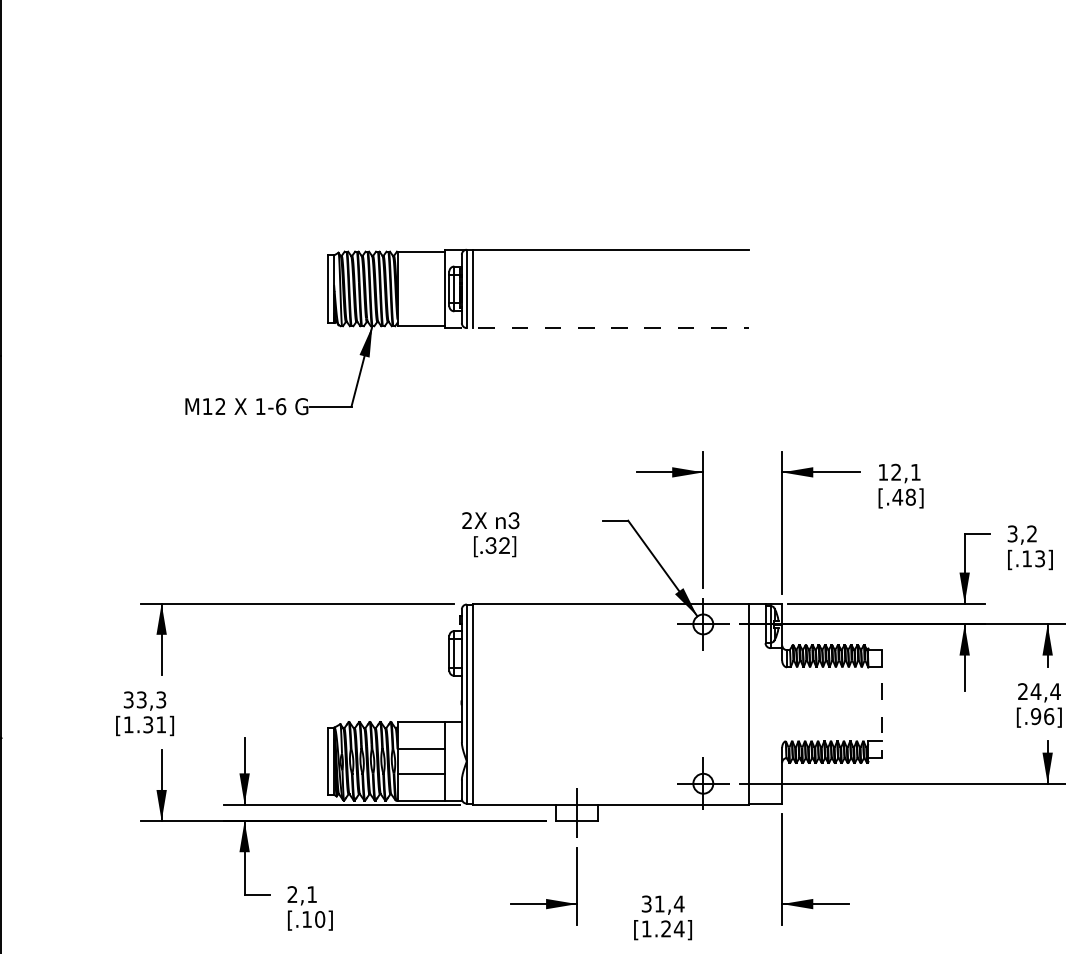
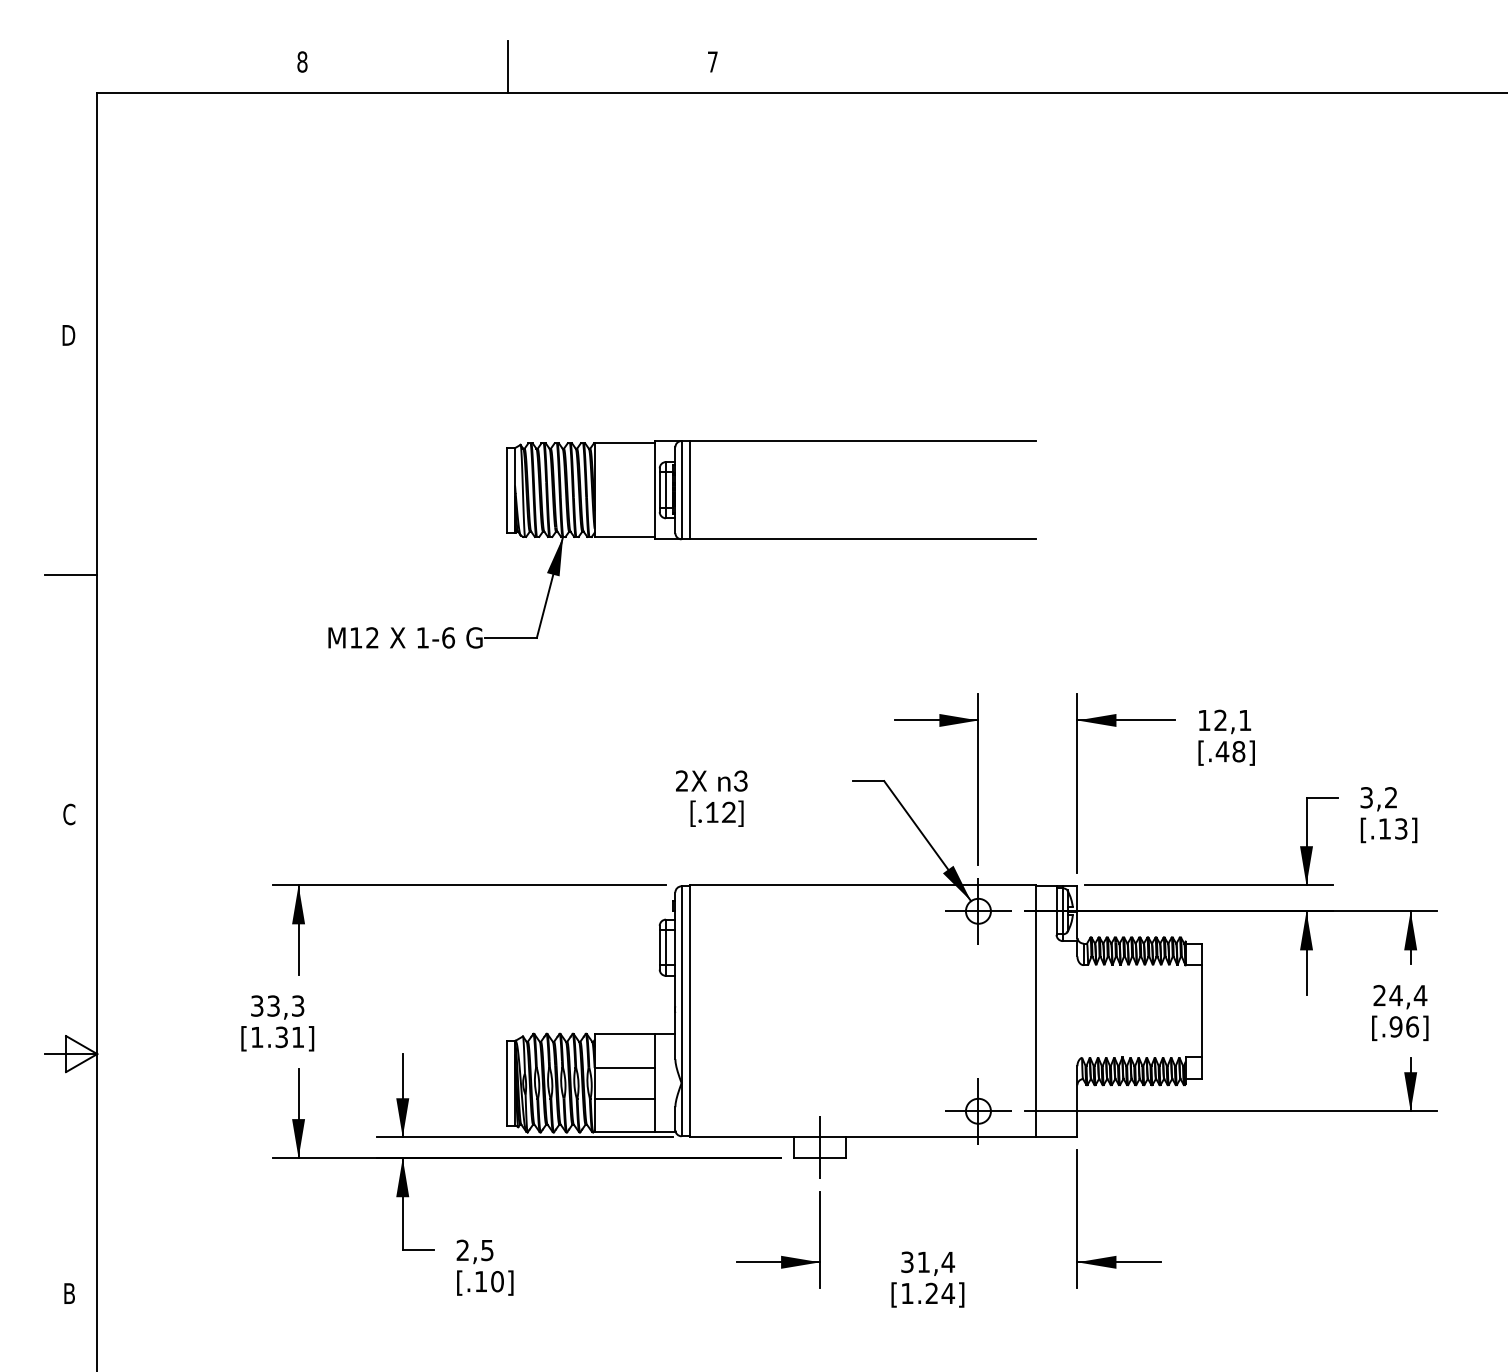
line: (597, 328) -> (845, 539), dashed -> solid
text: (490, 544) -> (711, 811), [.32] -> [.12]
line: (881, 704) -> (1202, 1011), dashed -> solid
text: (312, 894) -> (487, 1250), 2,1 -> 2,5

